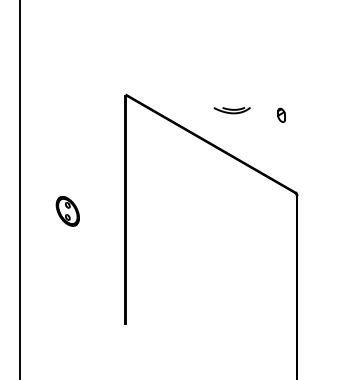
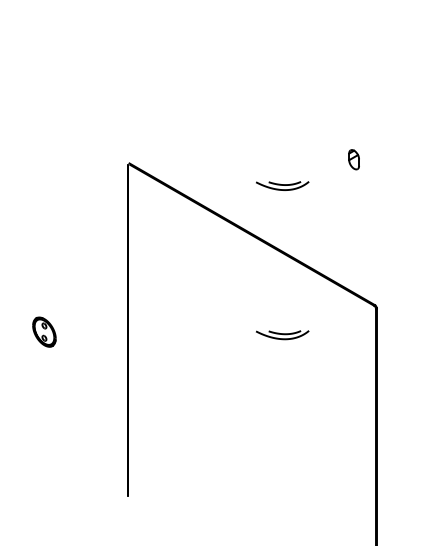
part: (281, 114) -> (353, 158), moved
part: (67, 211) -> (44, 332), size x0.7
part: (231, 213) -> (281, 335), added

